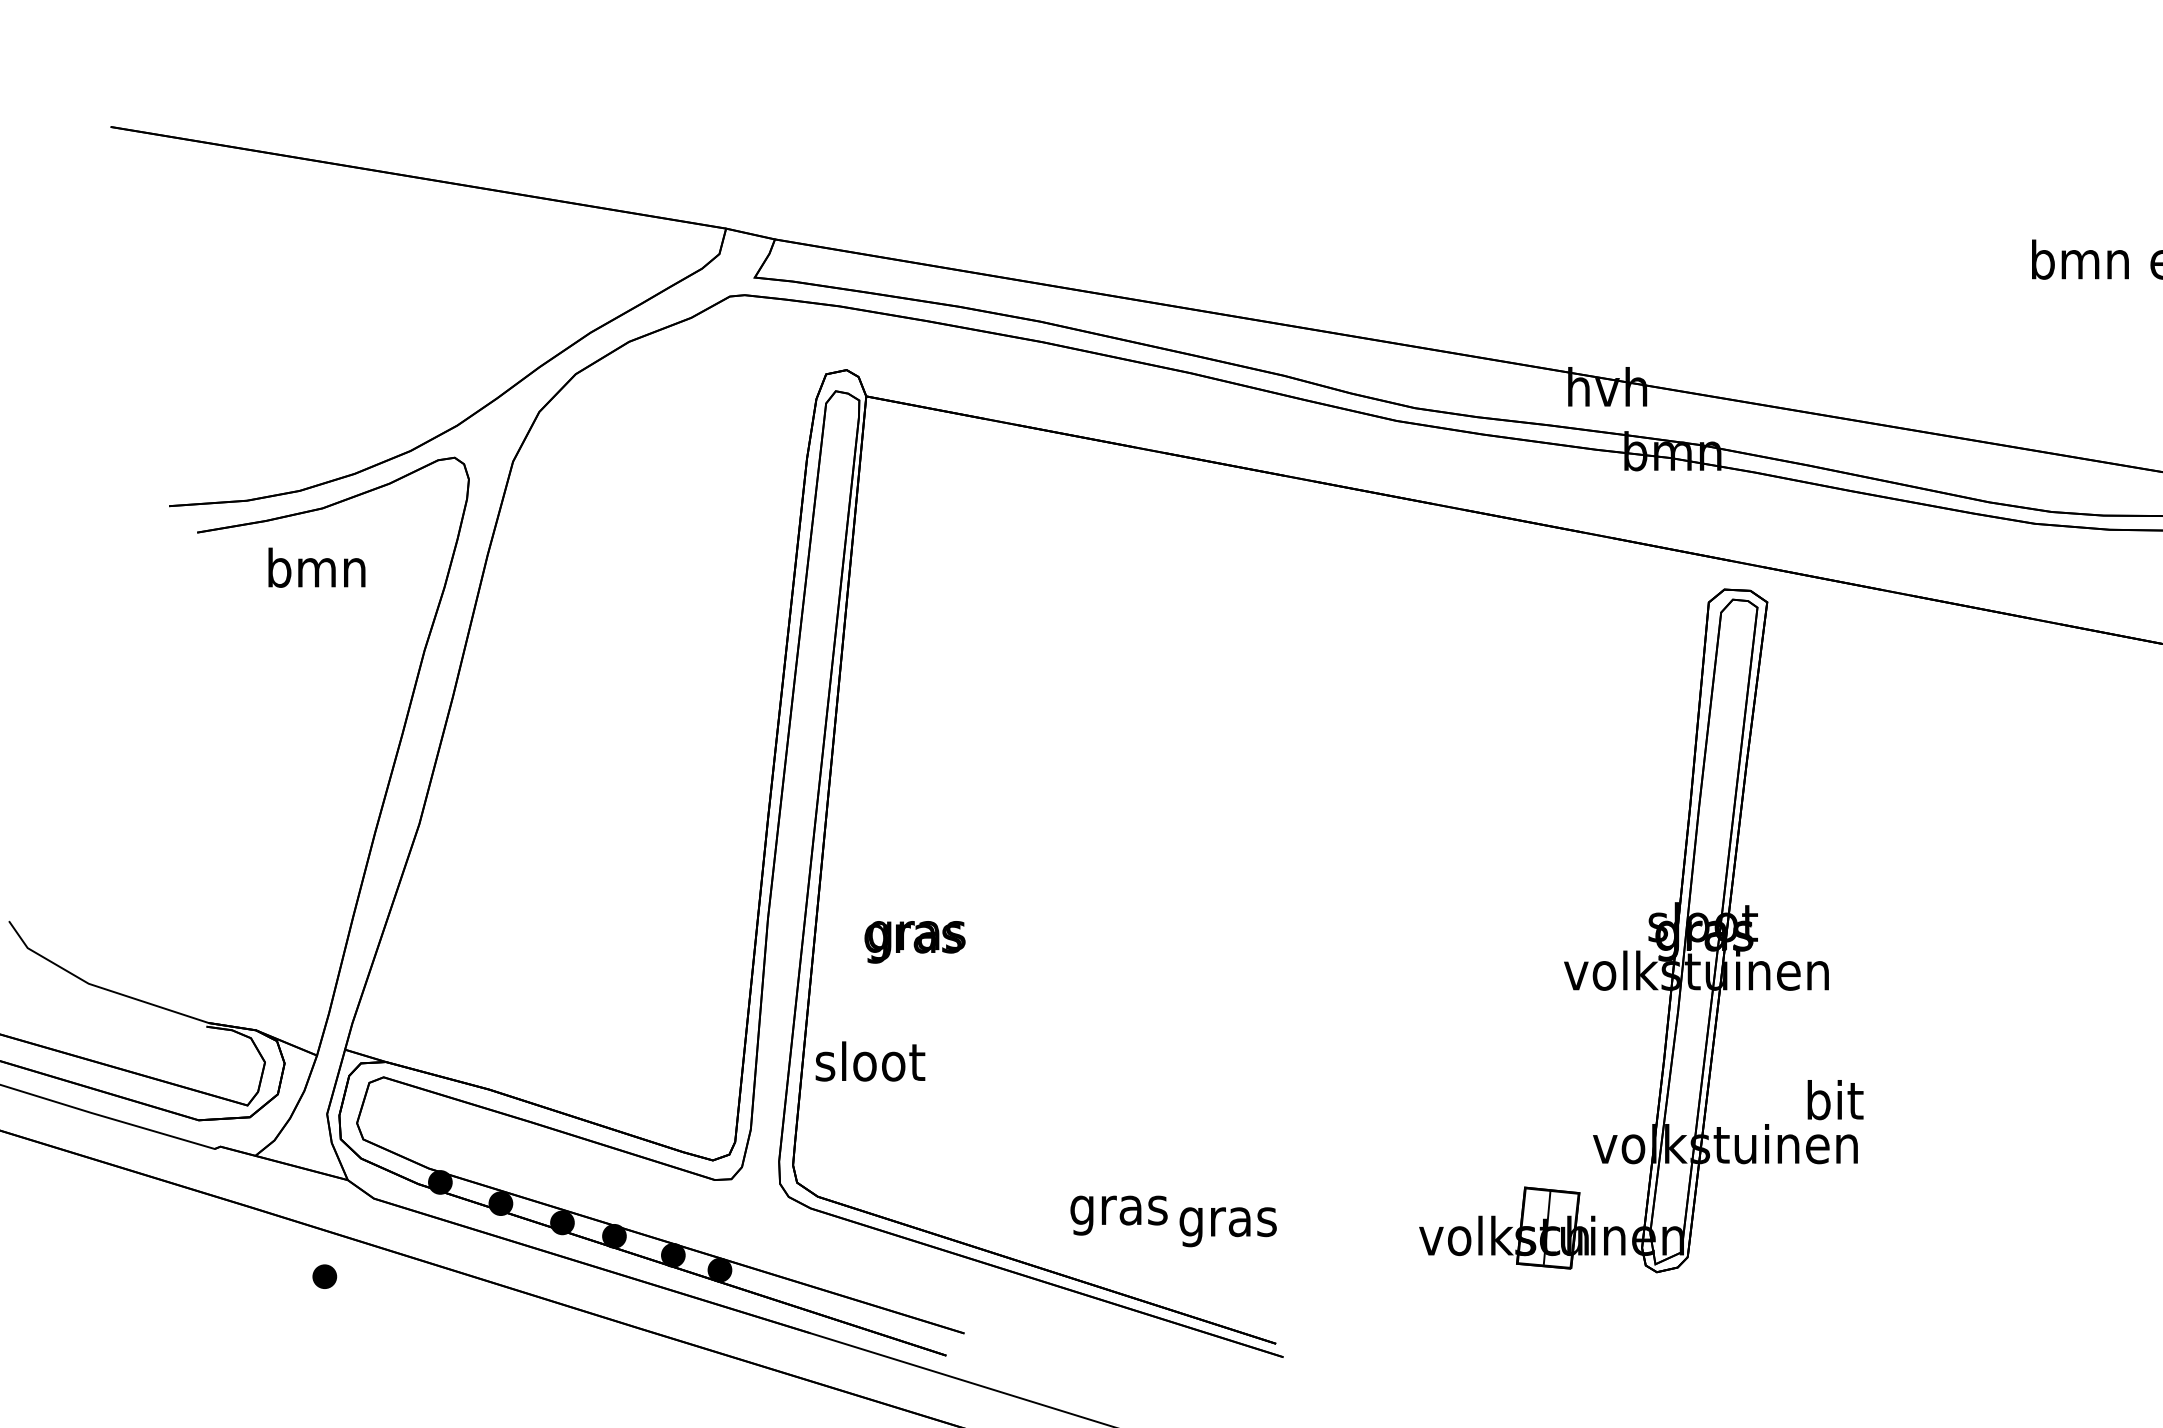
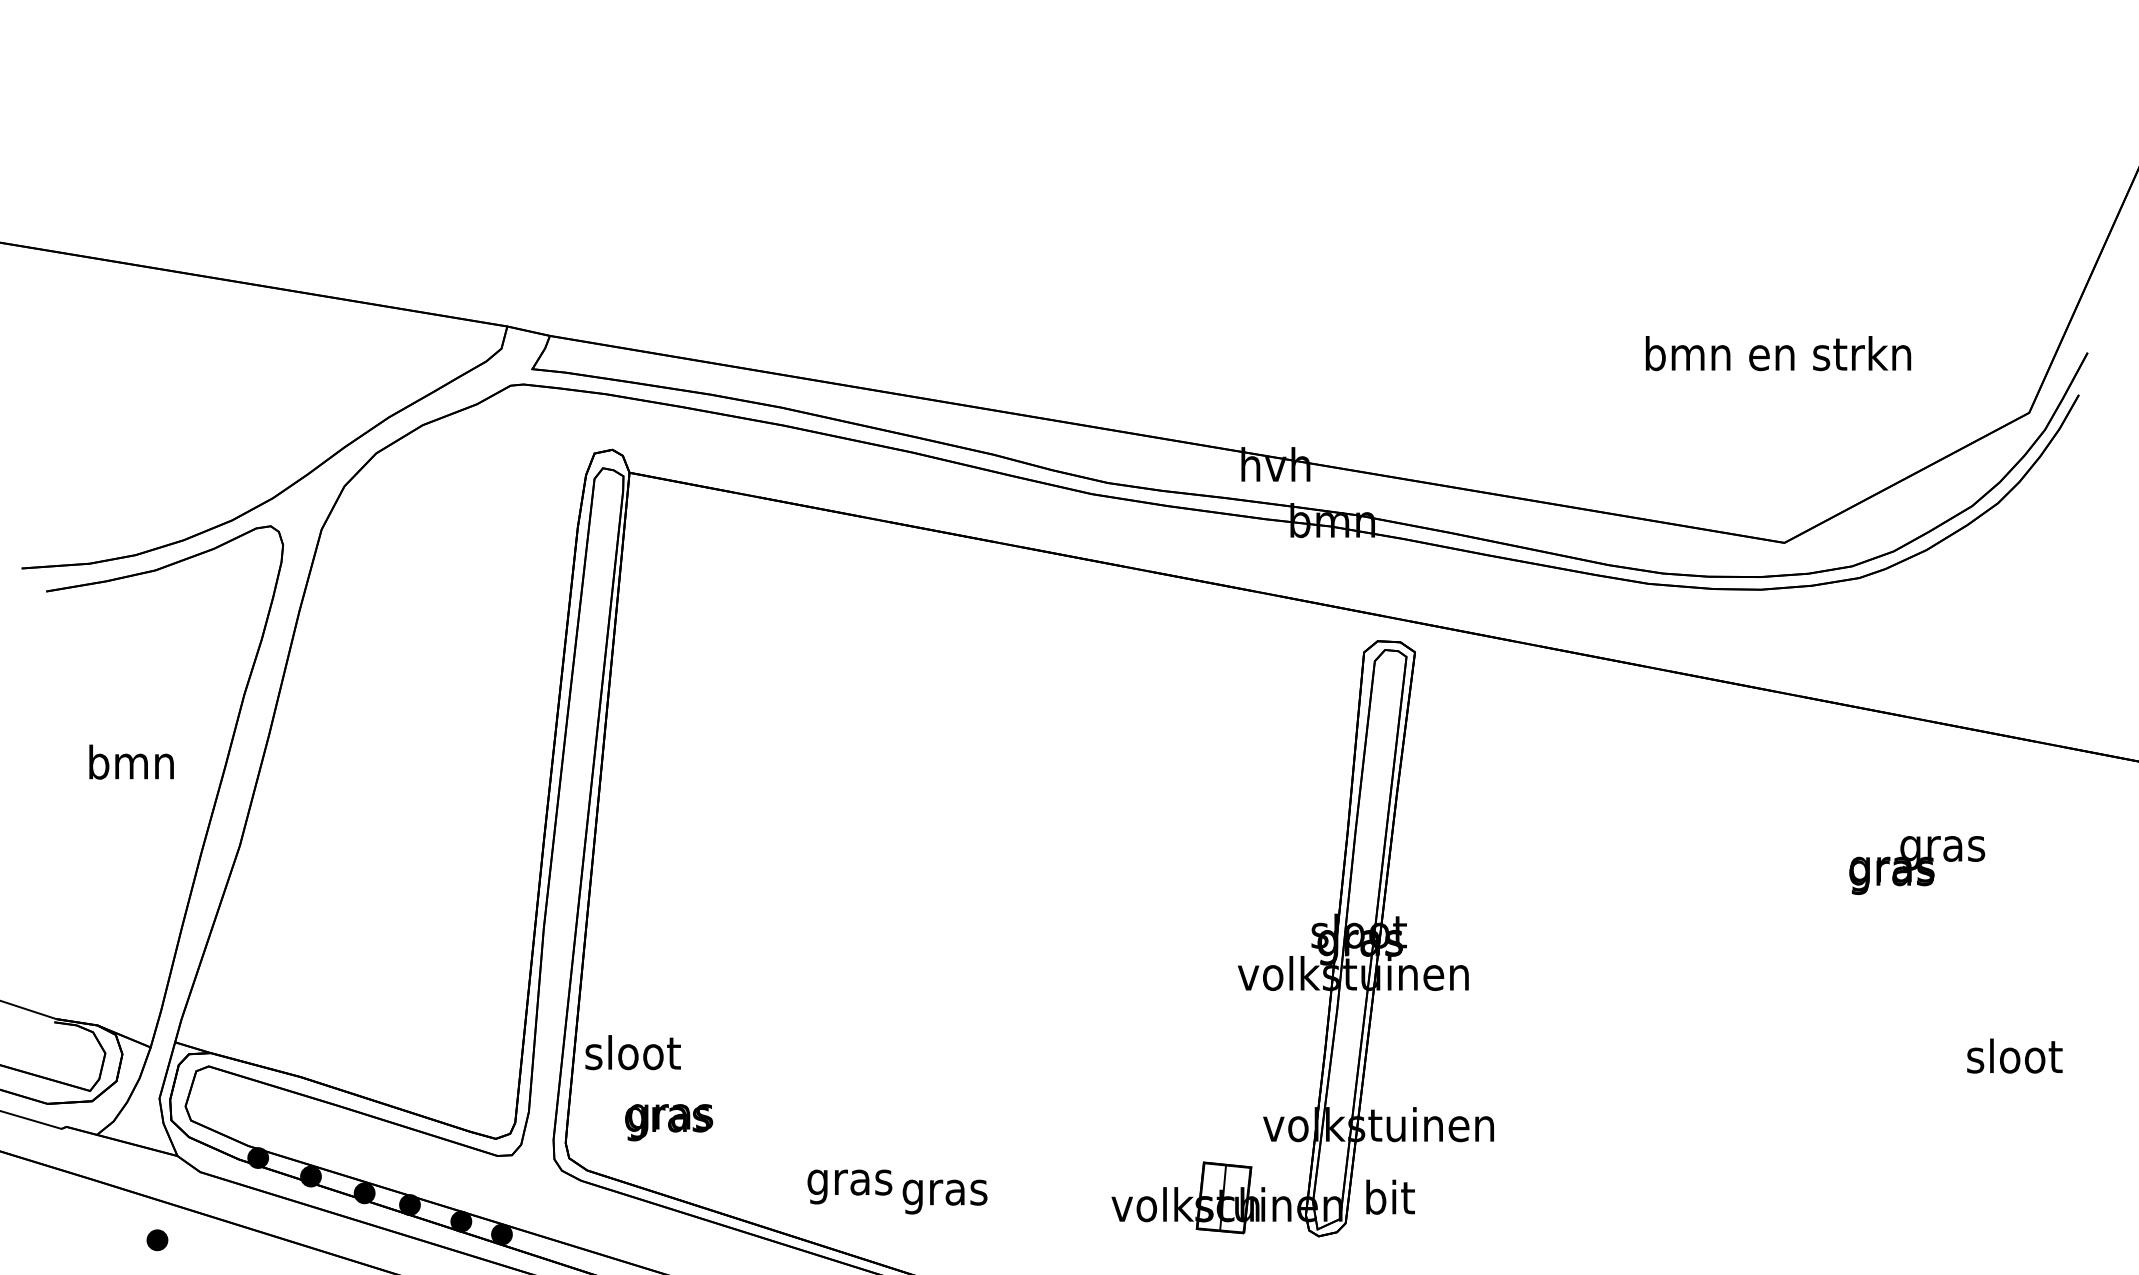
text: (316, 567) -> (131, 761), moved
text: (915, 942) -> (669, 1122), moved
text: (1835, 1099) -> (1390, 1196), moved

